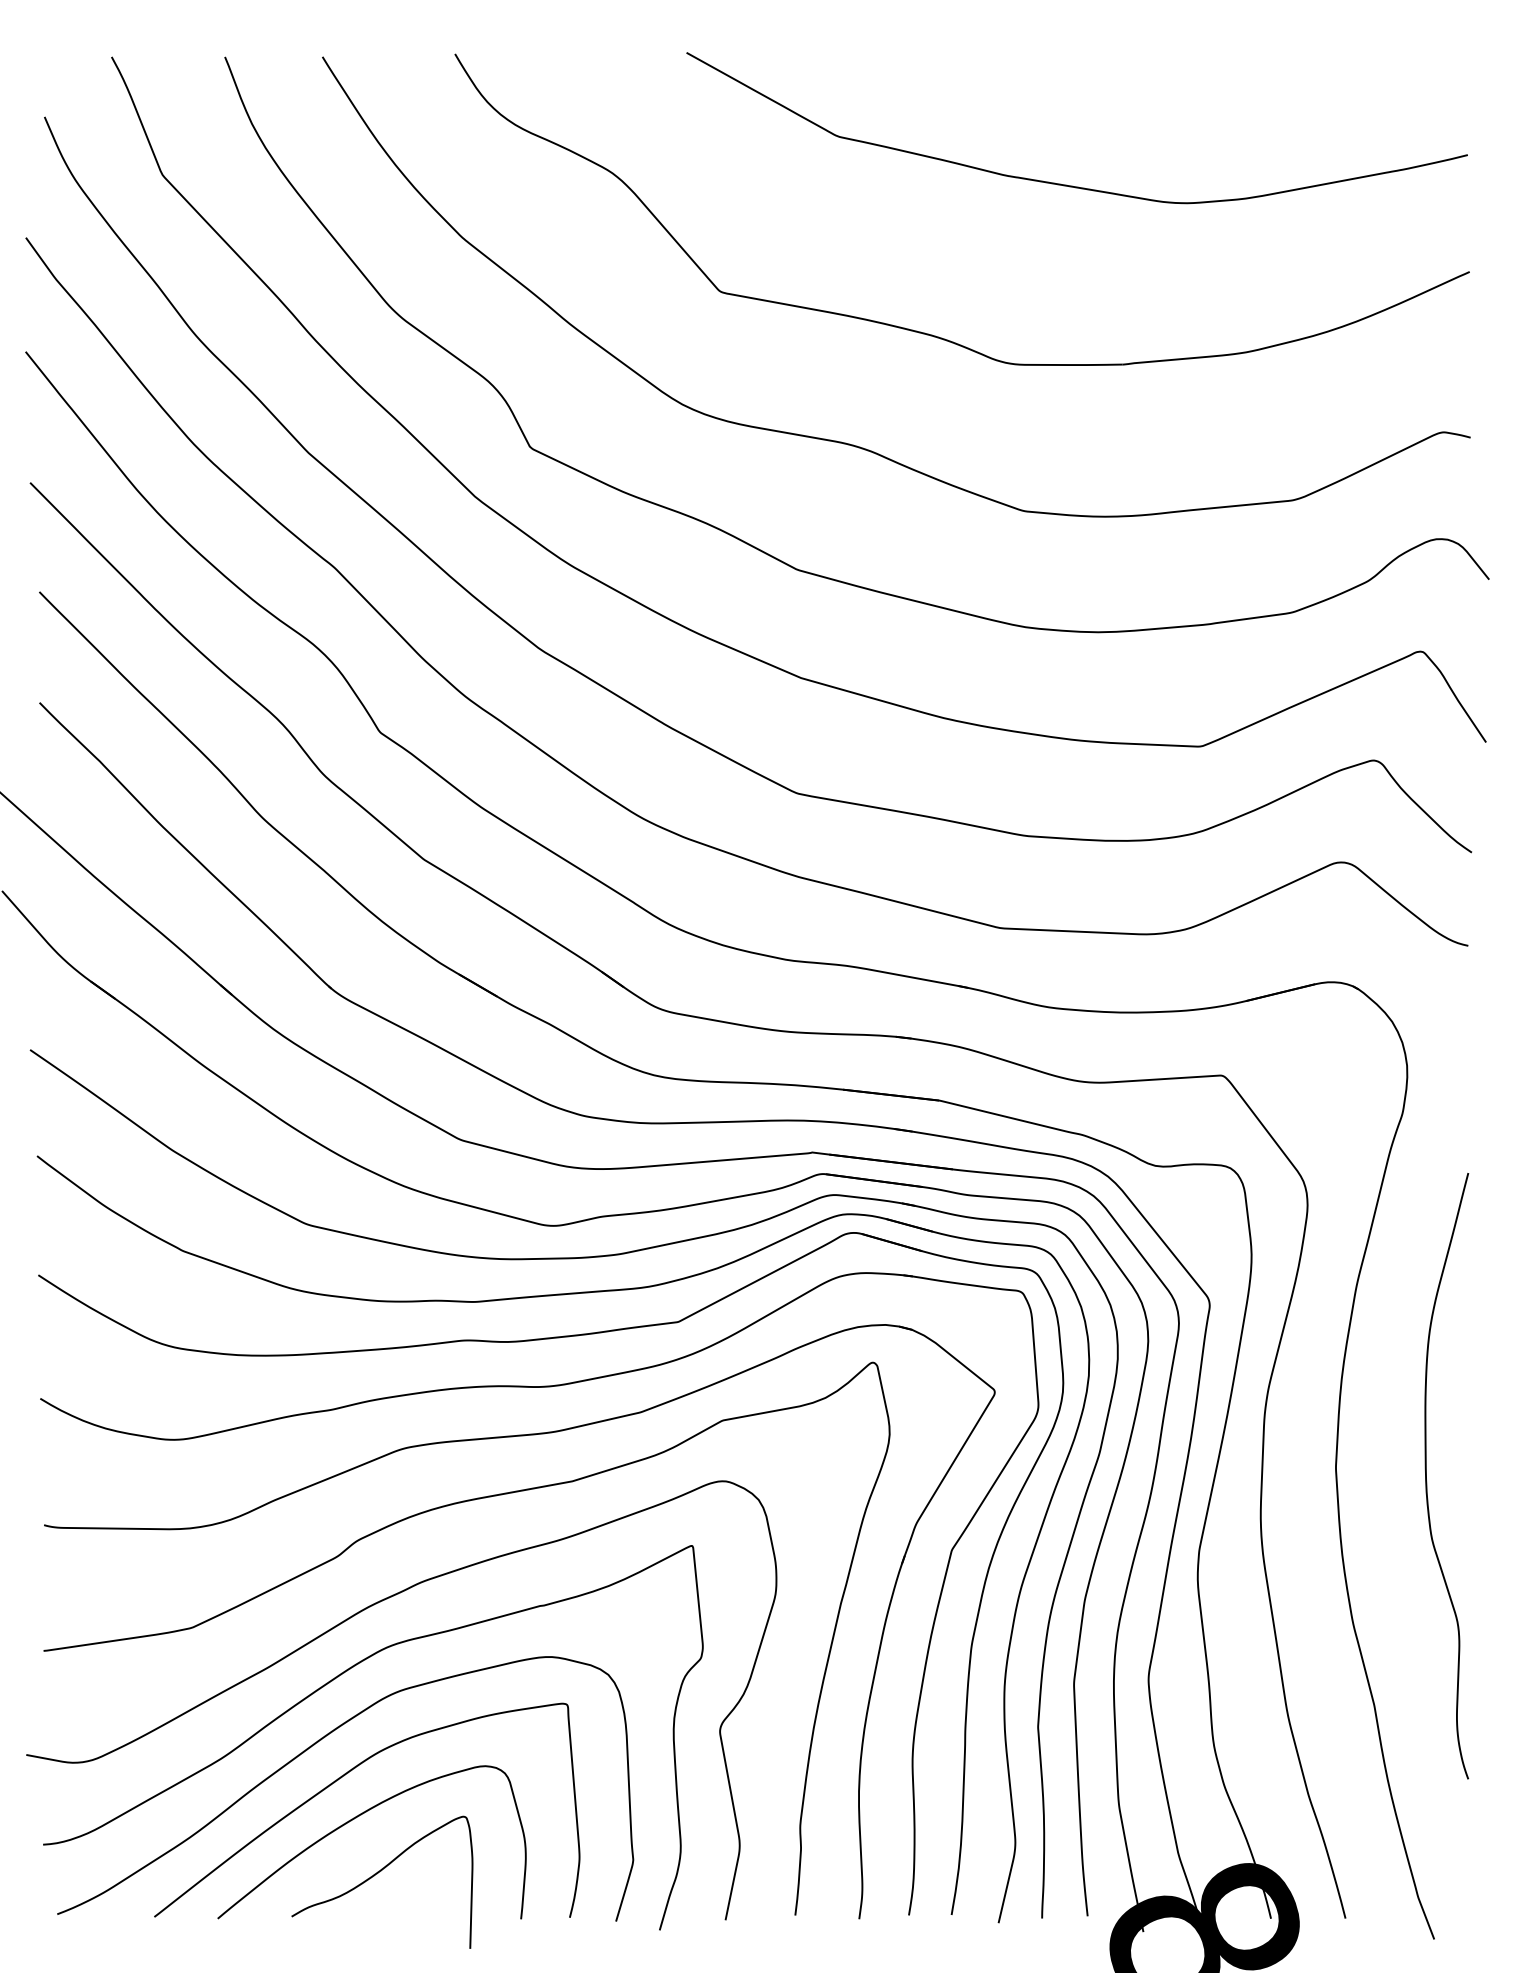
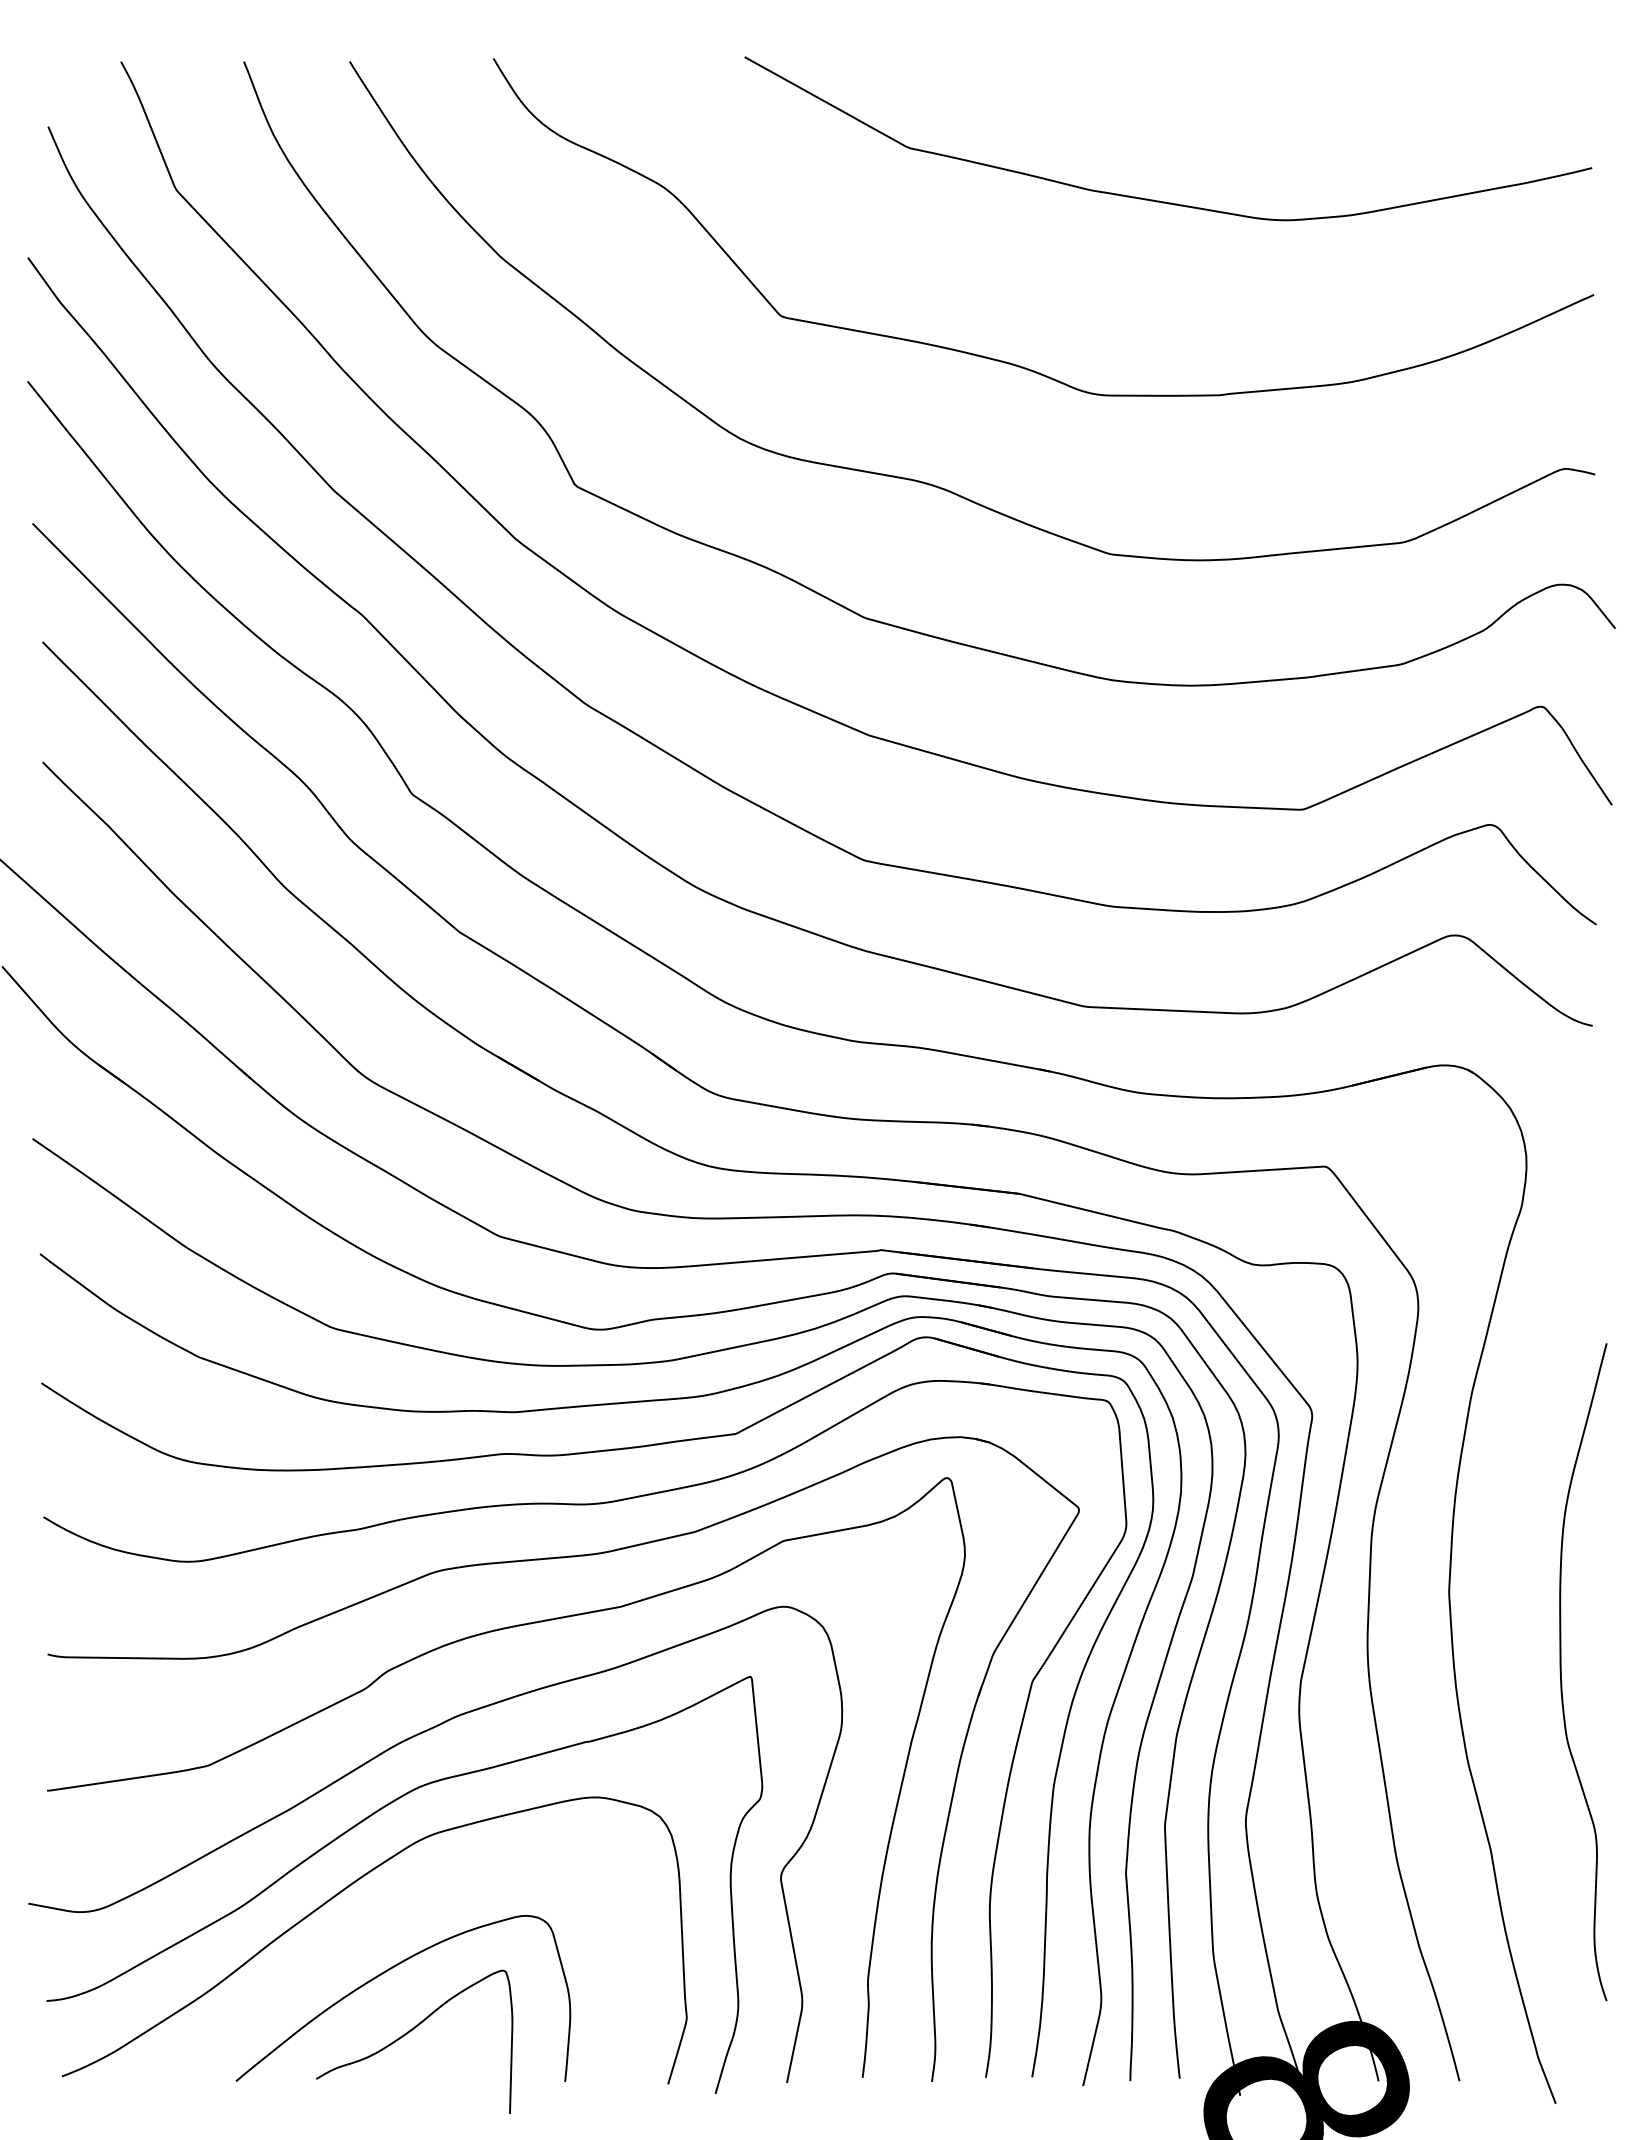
curve: (1426, 1476) -> (1561, 1672), moved
curve: (343, 1776) -> (372, 1927), removed

